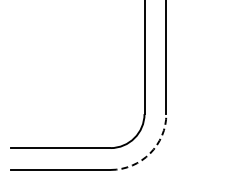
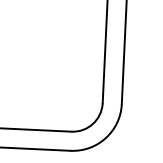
arc: (150, 153) -> (106, 138), dashed -> solid

